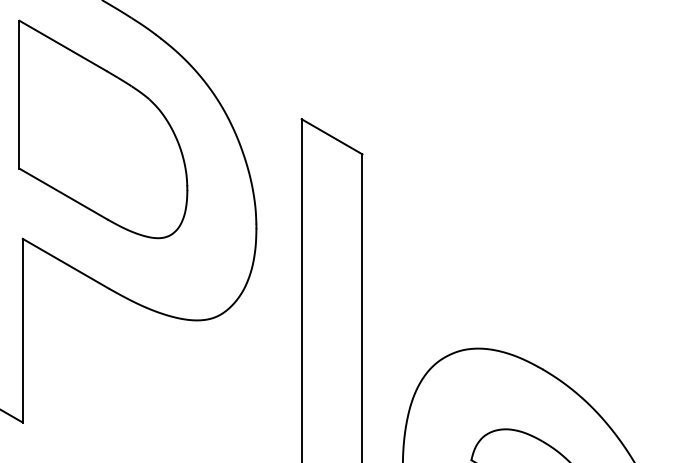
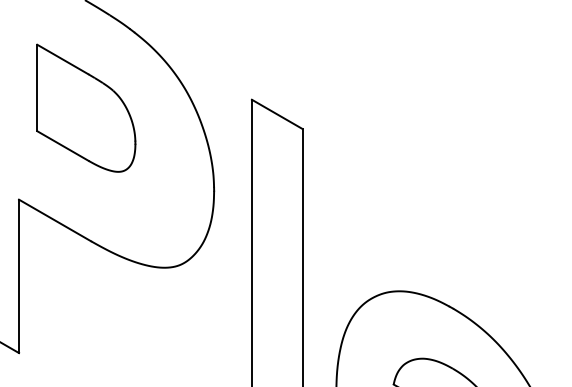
part: (103, 129) -> (86, 108), size x0.7

